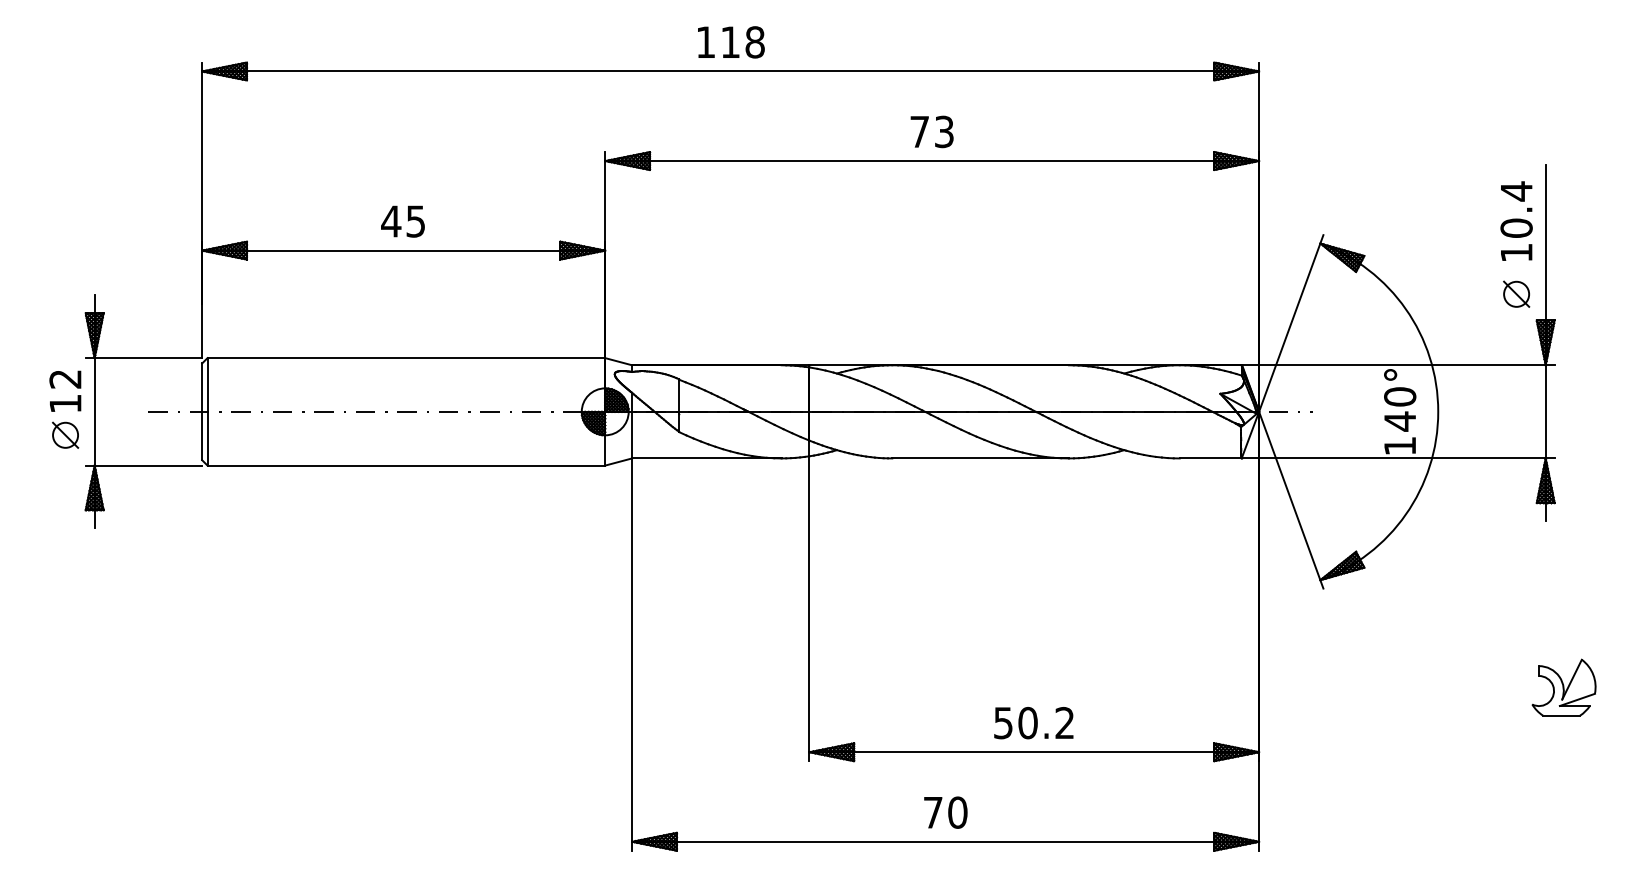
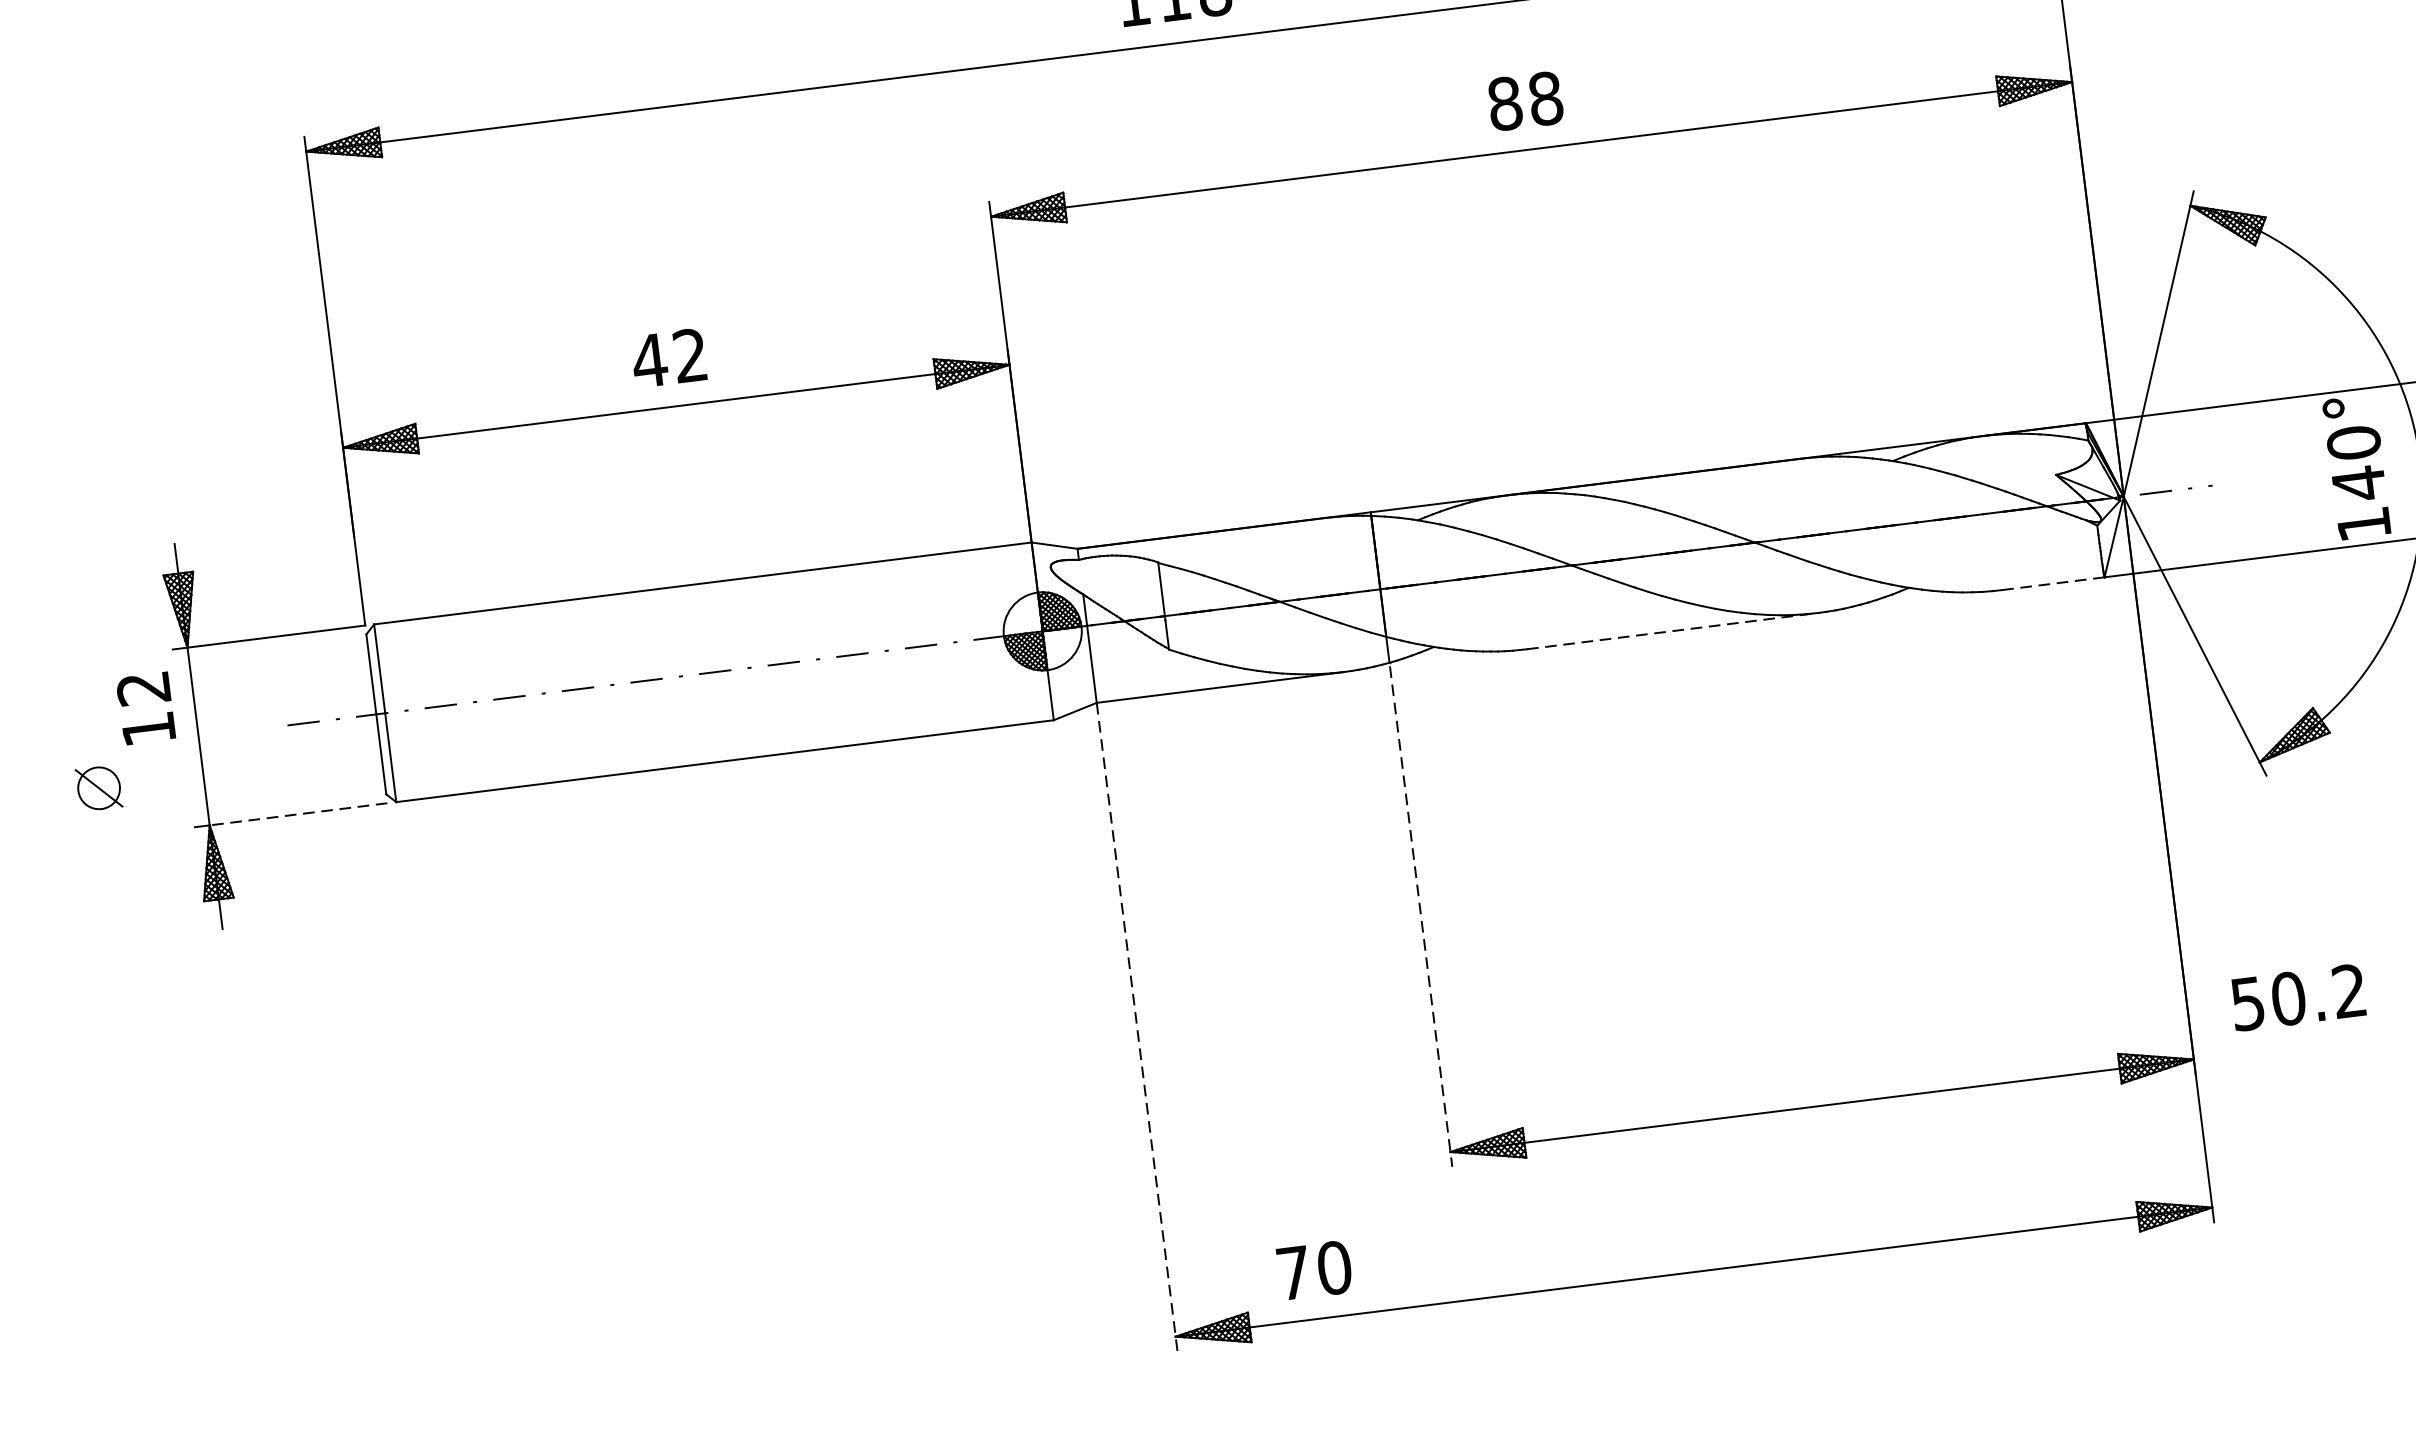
text: (932, 131) -> (1526, 100), 73 -> 88
text: (415, 221) -> (689, 355), 45 -> 42
part: (65, 434) -> (98, 786), moved
line: (981, 458) -> (1674, 631), solid -> dashed
line: (1210, 458) -> (2053, 583), solid -> dashed
line: (148, 465) -> (298, 814), solid -> dashed
line: (809, 610) -> (1421, 917), solid -> dashed
line: (632, 655) -> (1137, 1028), solid -> dashed
text: (1033, 723) -> (2297, 998), moved
text: (945, 812) -> (1314, 1270), moved

